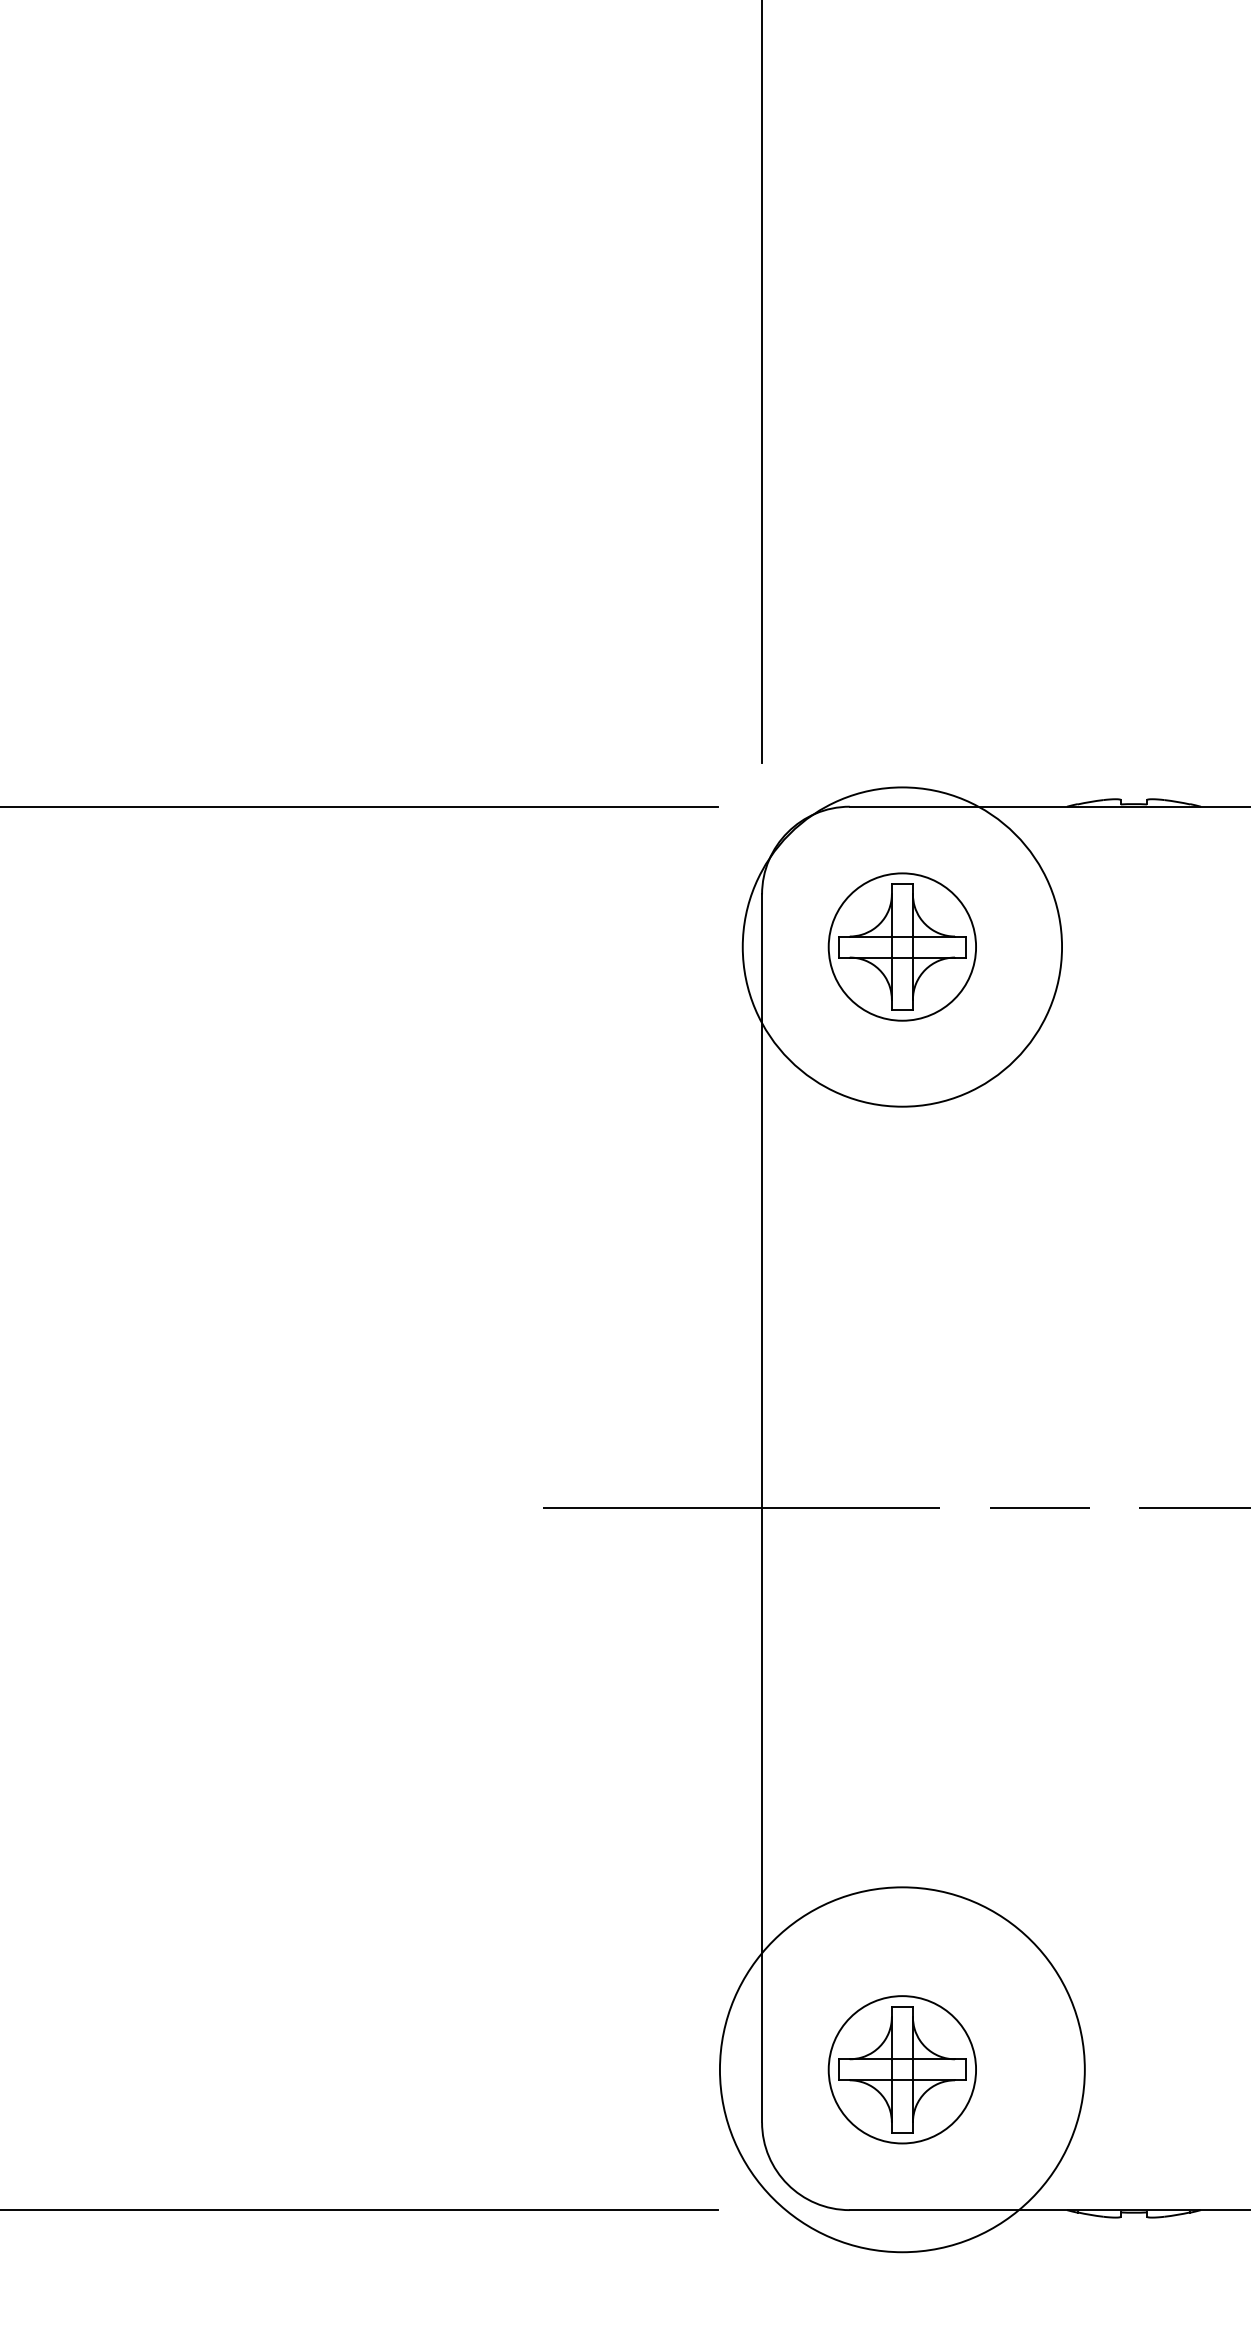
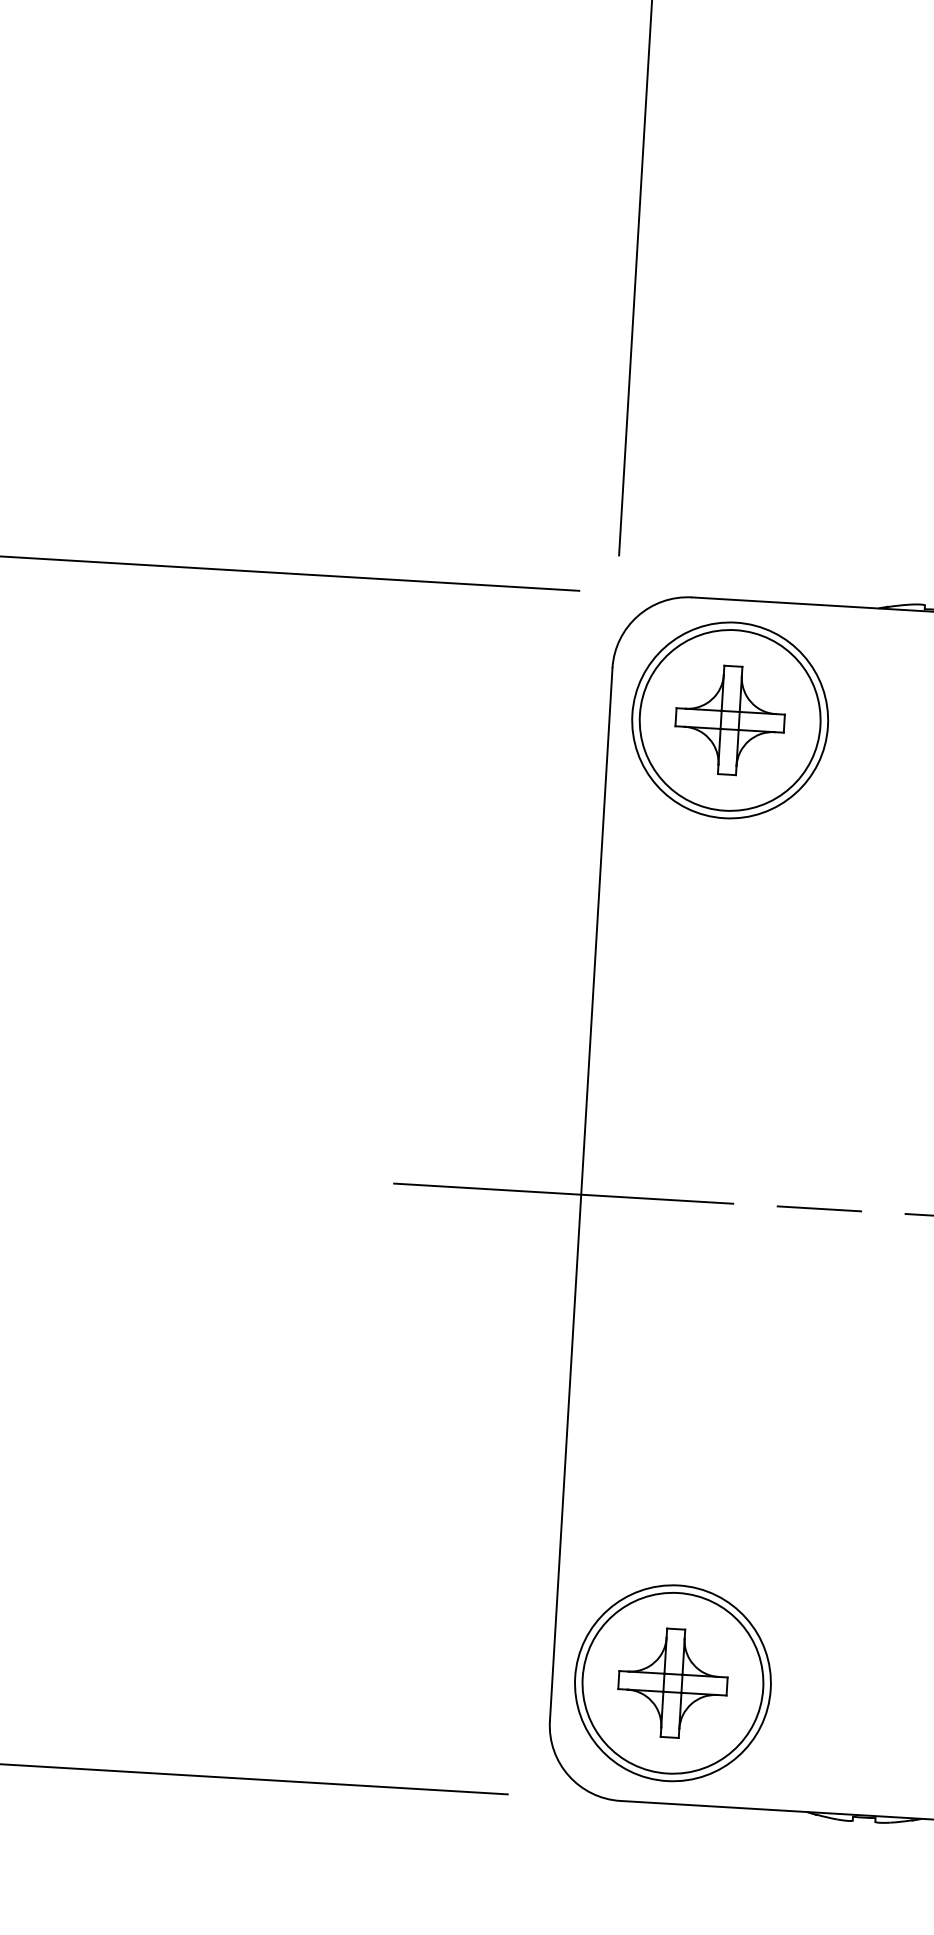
circle: (902, 946) -> (730, 719), size x1.43
circle: (902, 947) -> (730, 720), size x0.71
circle: (902, 2069) -> (673, 1683), size x0.62
circle: (902, 2069) -> (673, 1683), size x1.43

